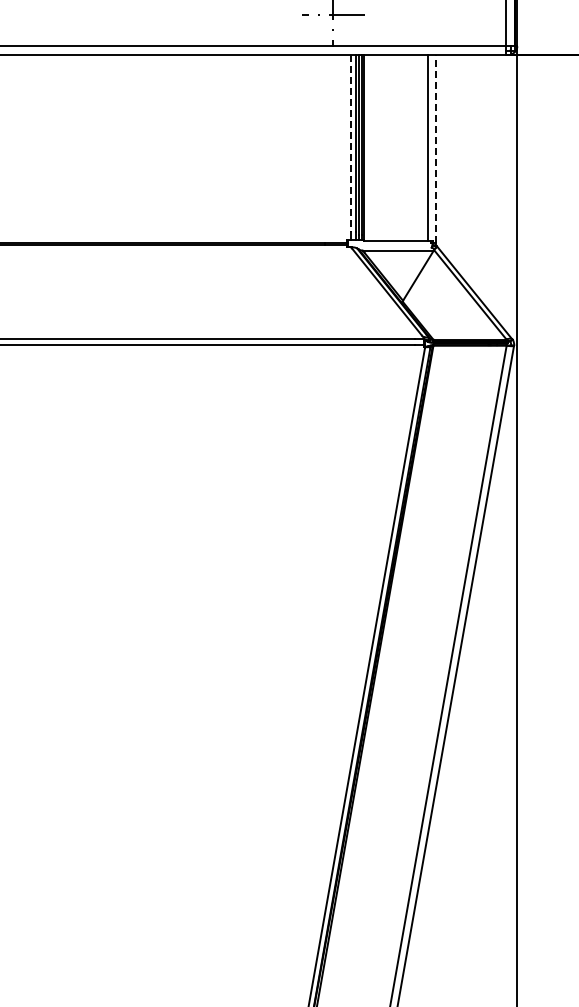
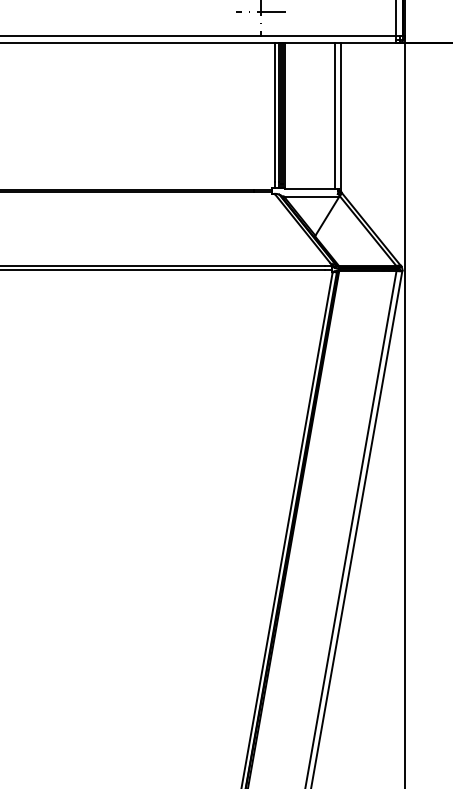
line: (350, 143) -> (274, 112), dashed -> solid
line: (435, 148) -> (340, 116), dashed -> solid

